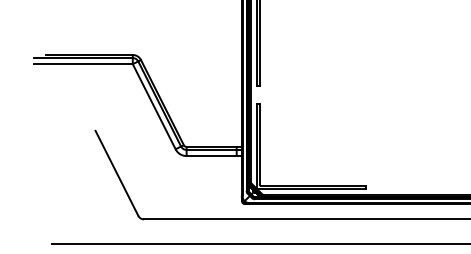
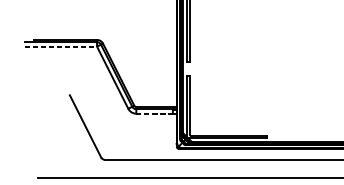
line: (83, 64) -> (61, 46), solid -> dashed
line: (212, 156) -> (155, 114), solid -> dashed

